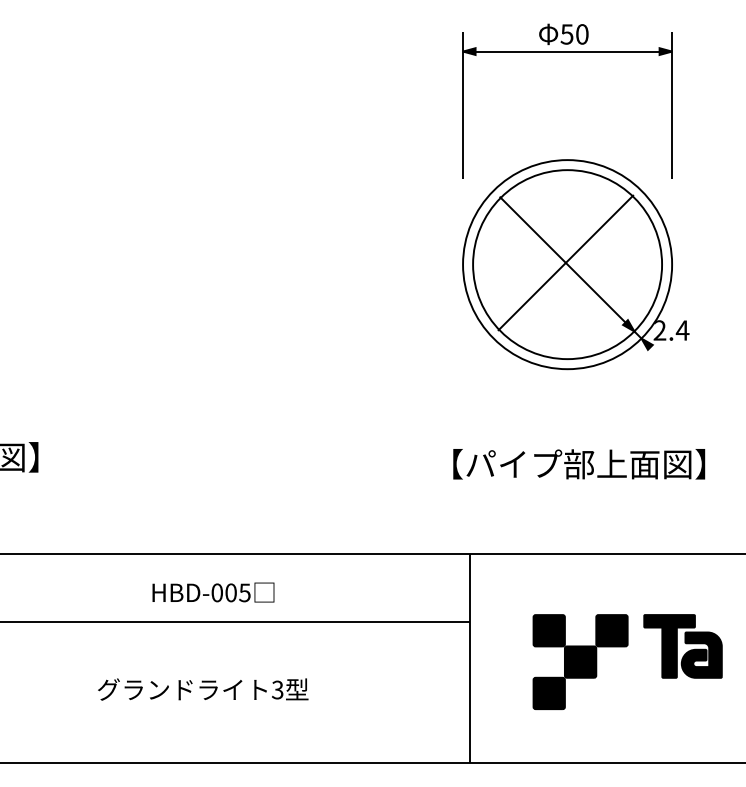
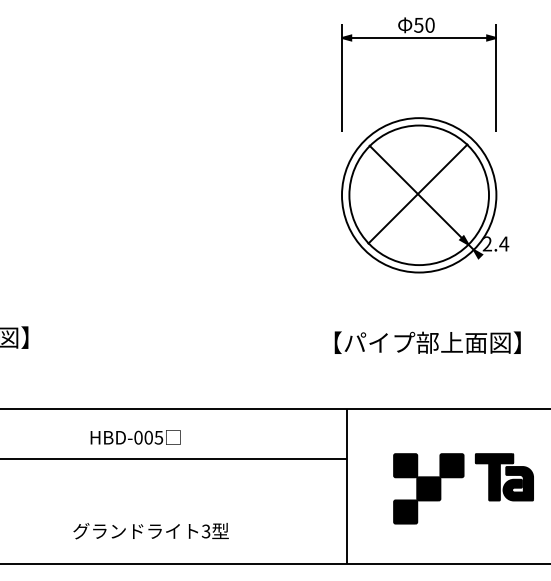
text: (213, 592) -> (135, 437), moved
part: (202, 690) -> (150, 531), moved

